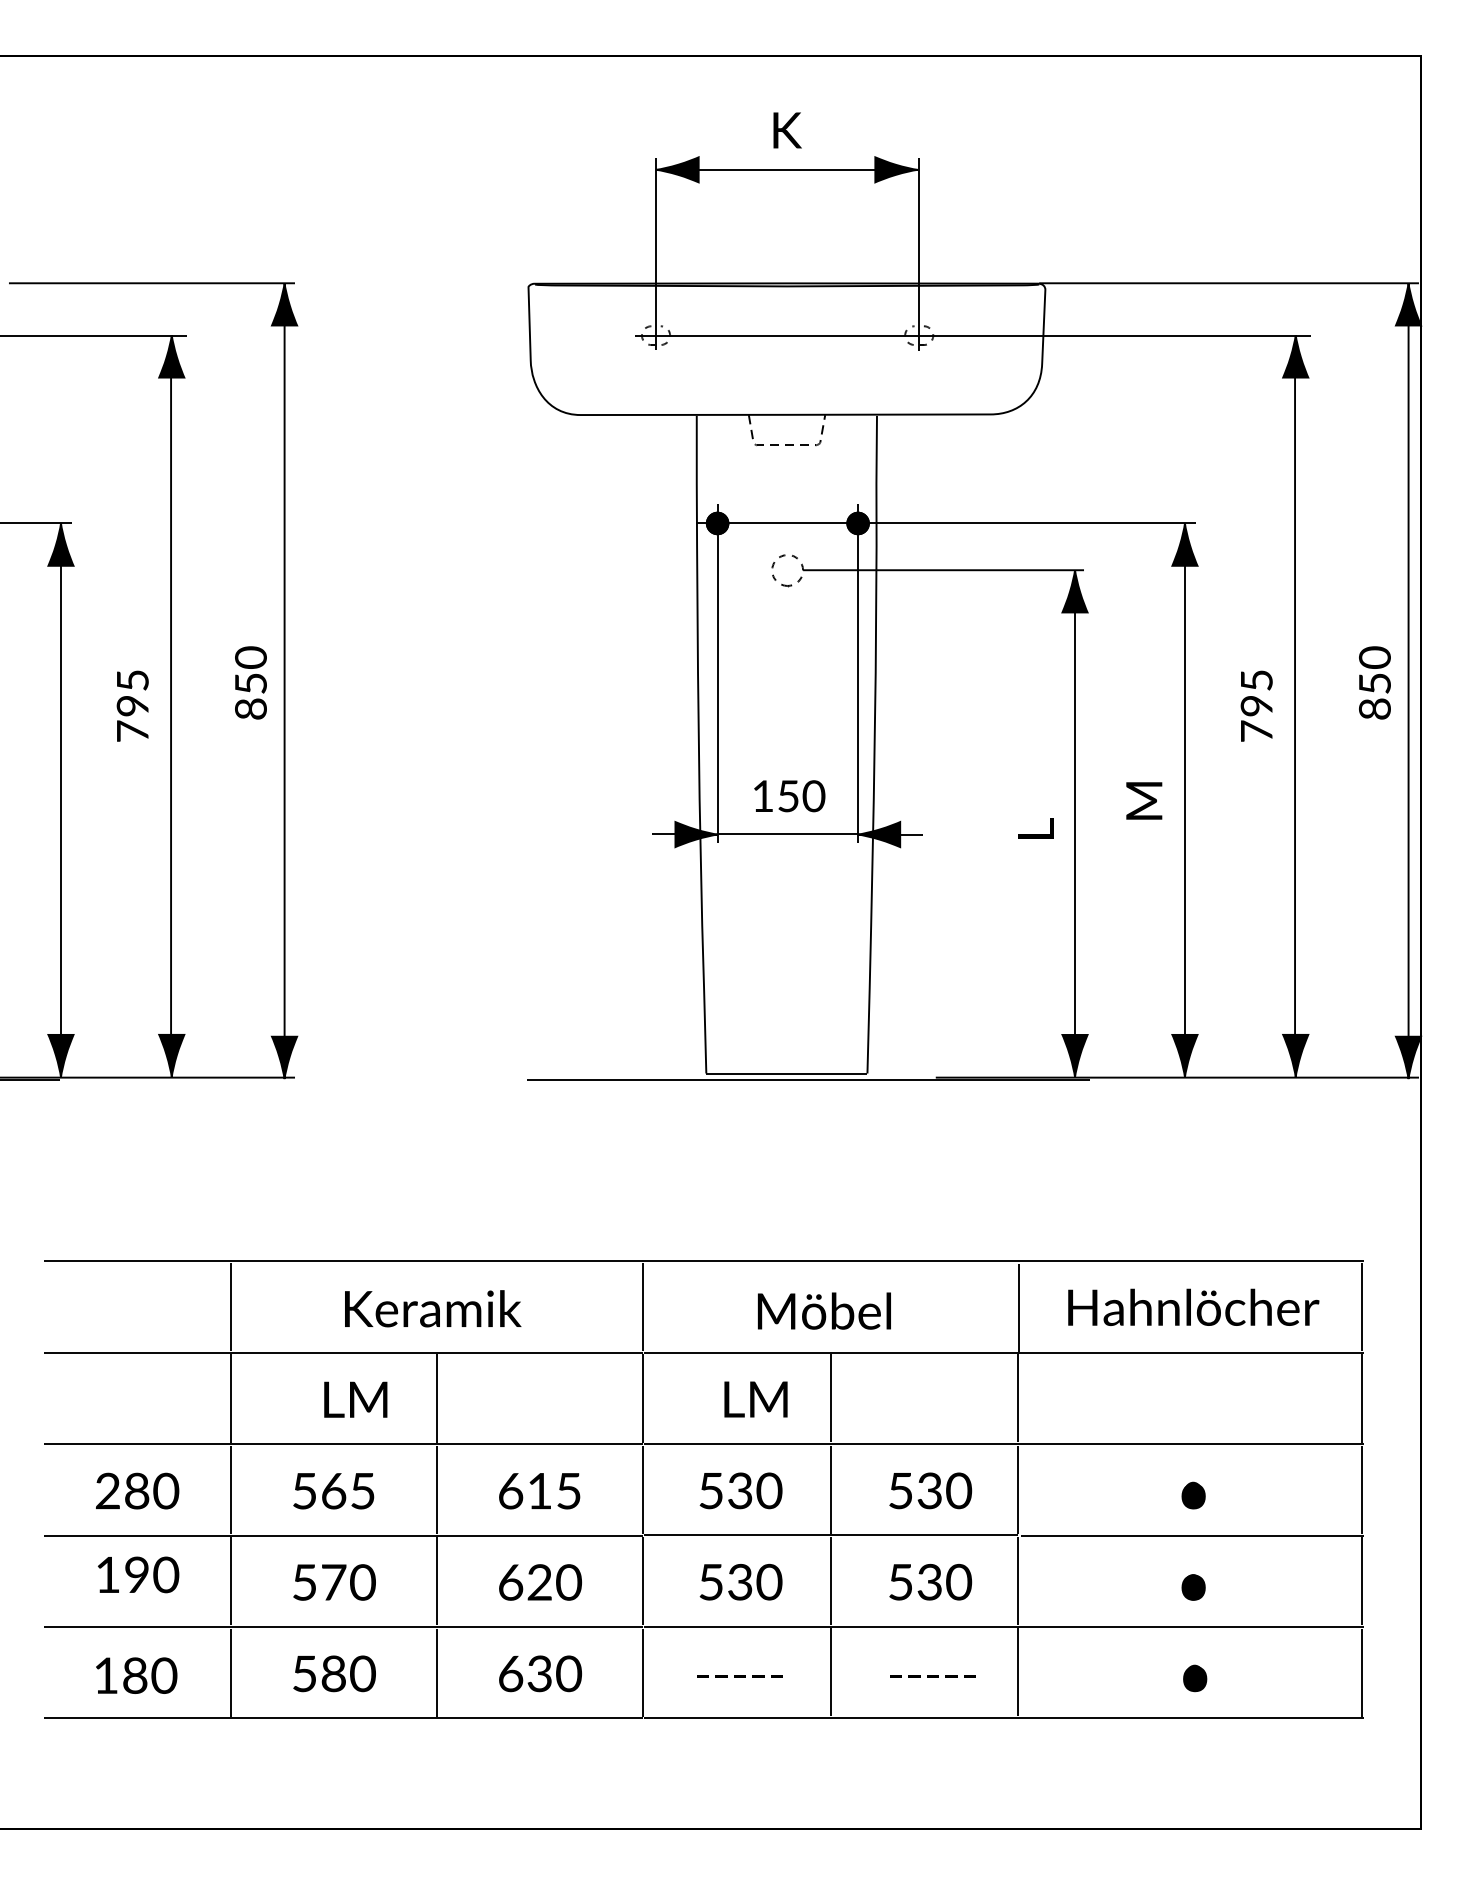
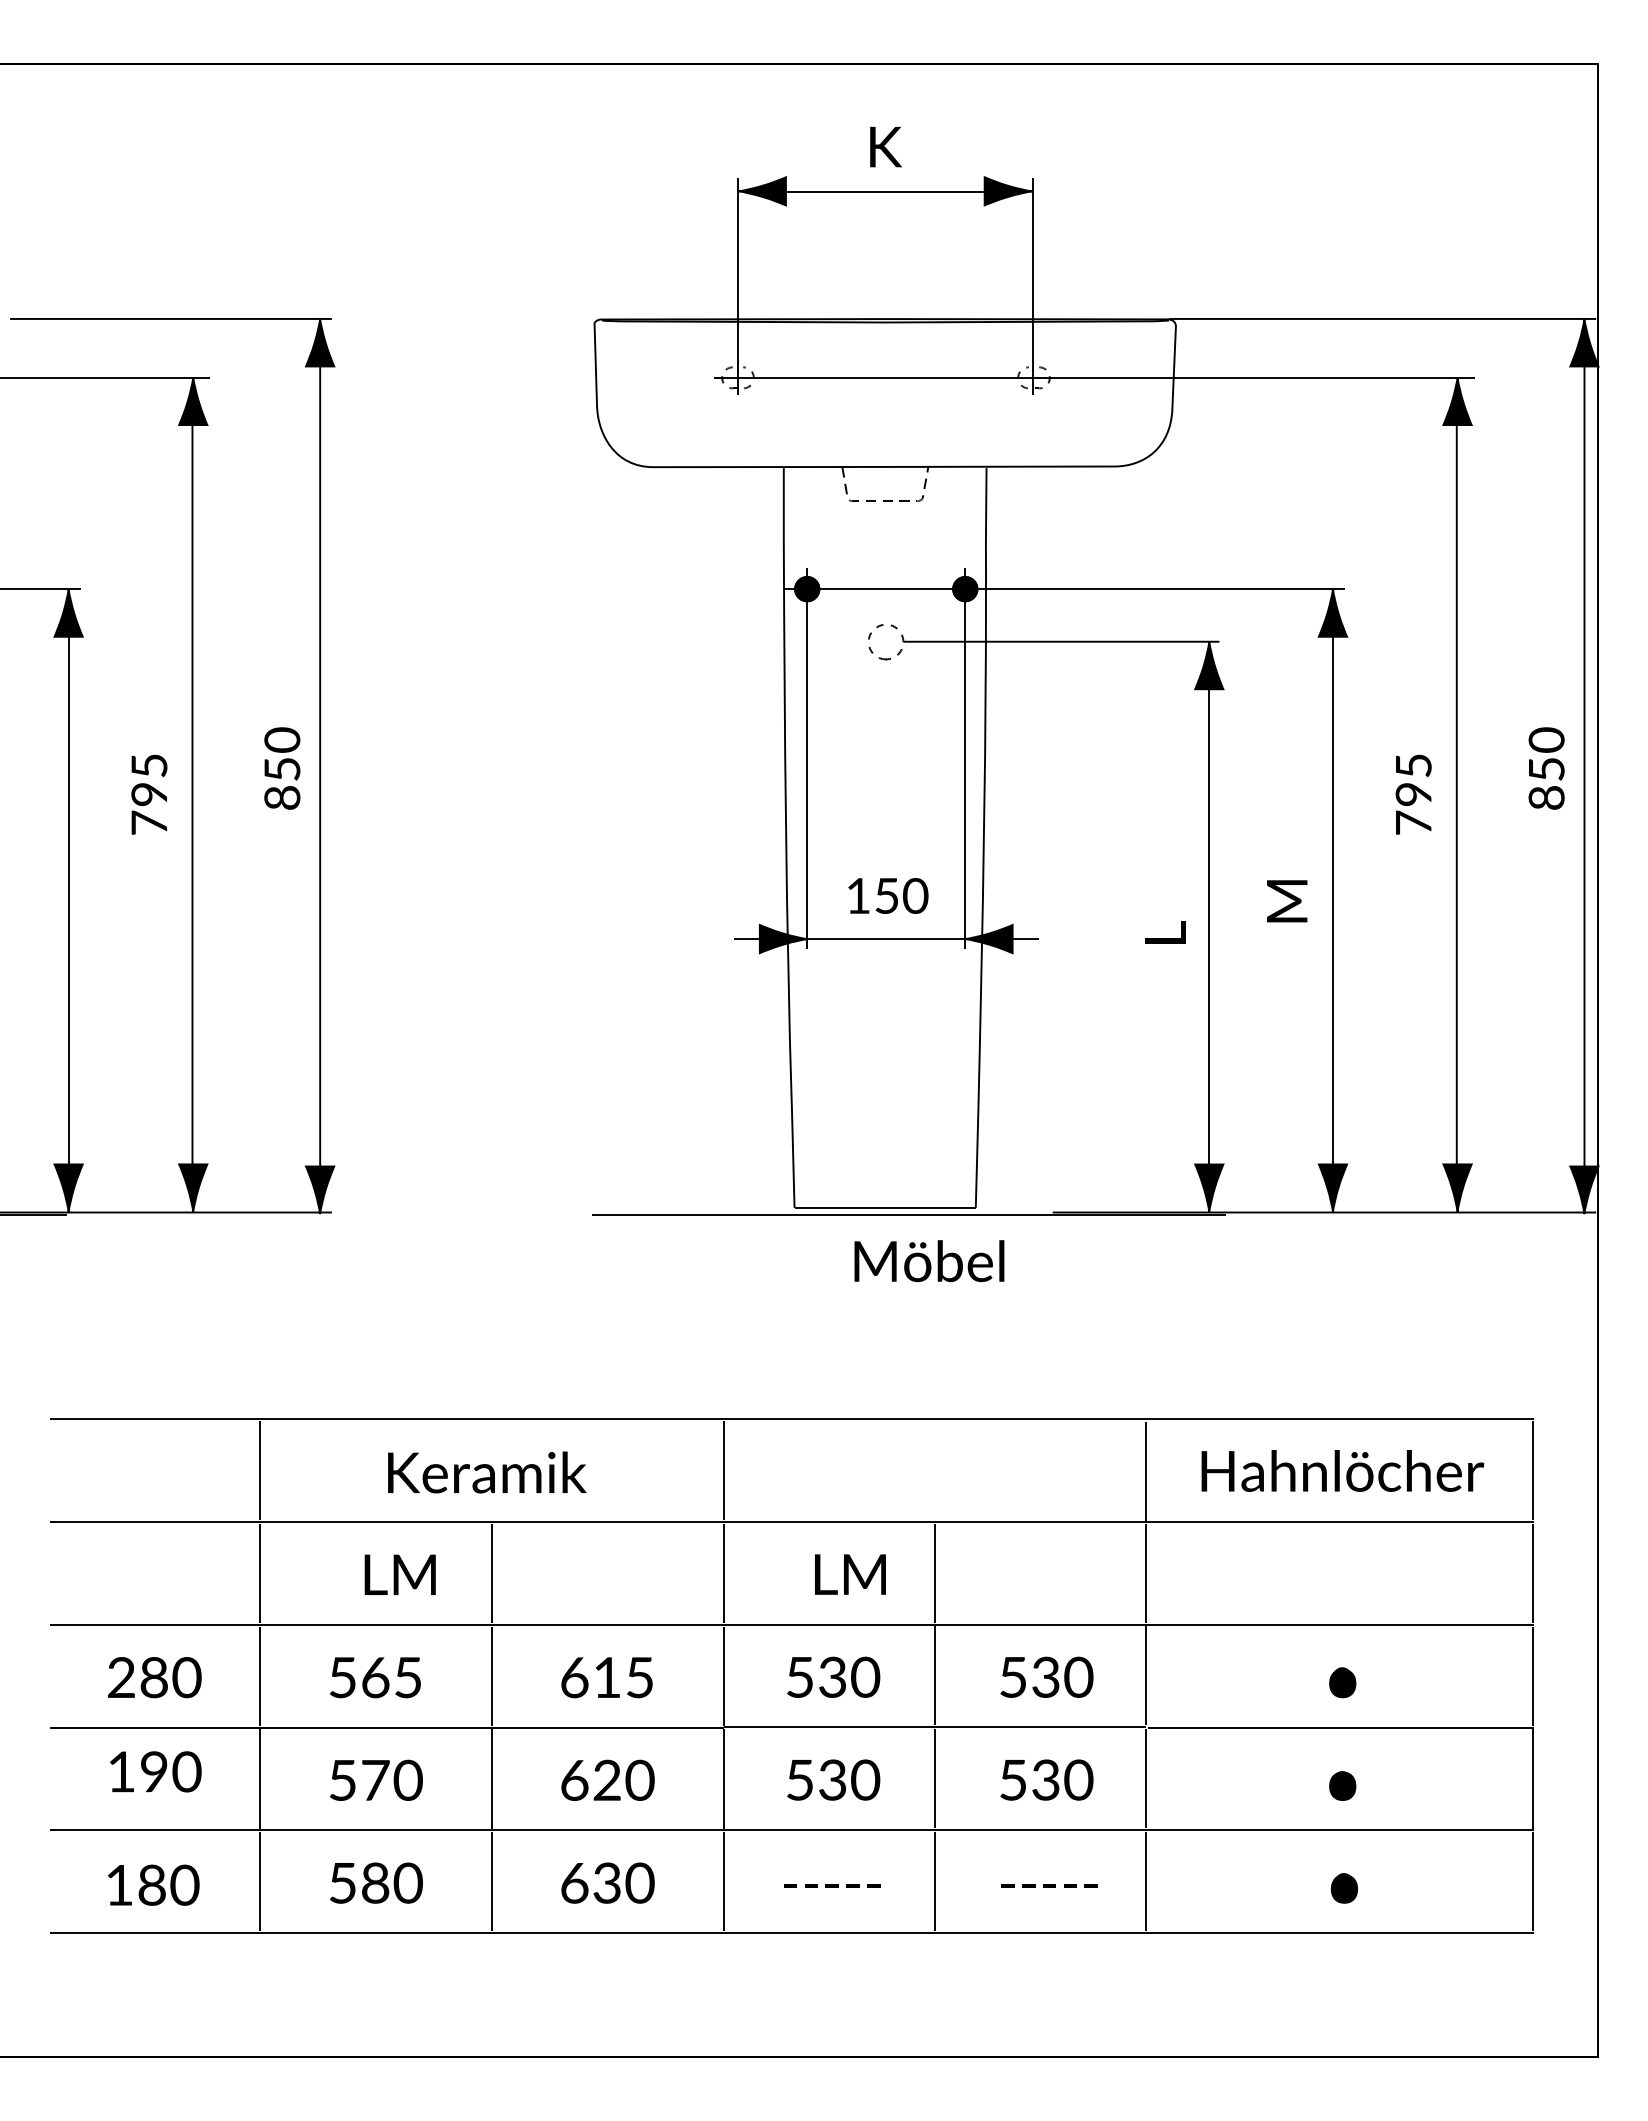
text: (824, 1311) -> (929, 1261), moved

